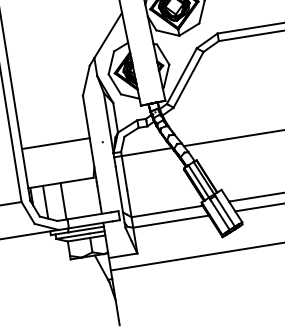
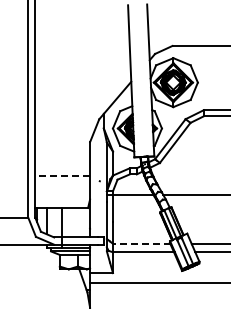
line: (55, 143) -> (62, 176), solid -> dashed
line: (166, 211) -> (141, 243), solid -> dashed

